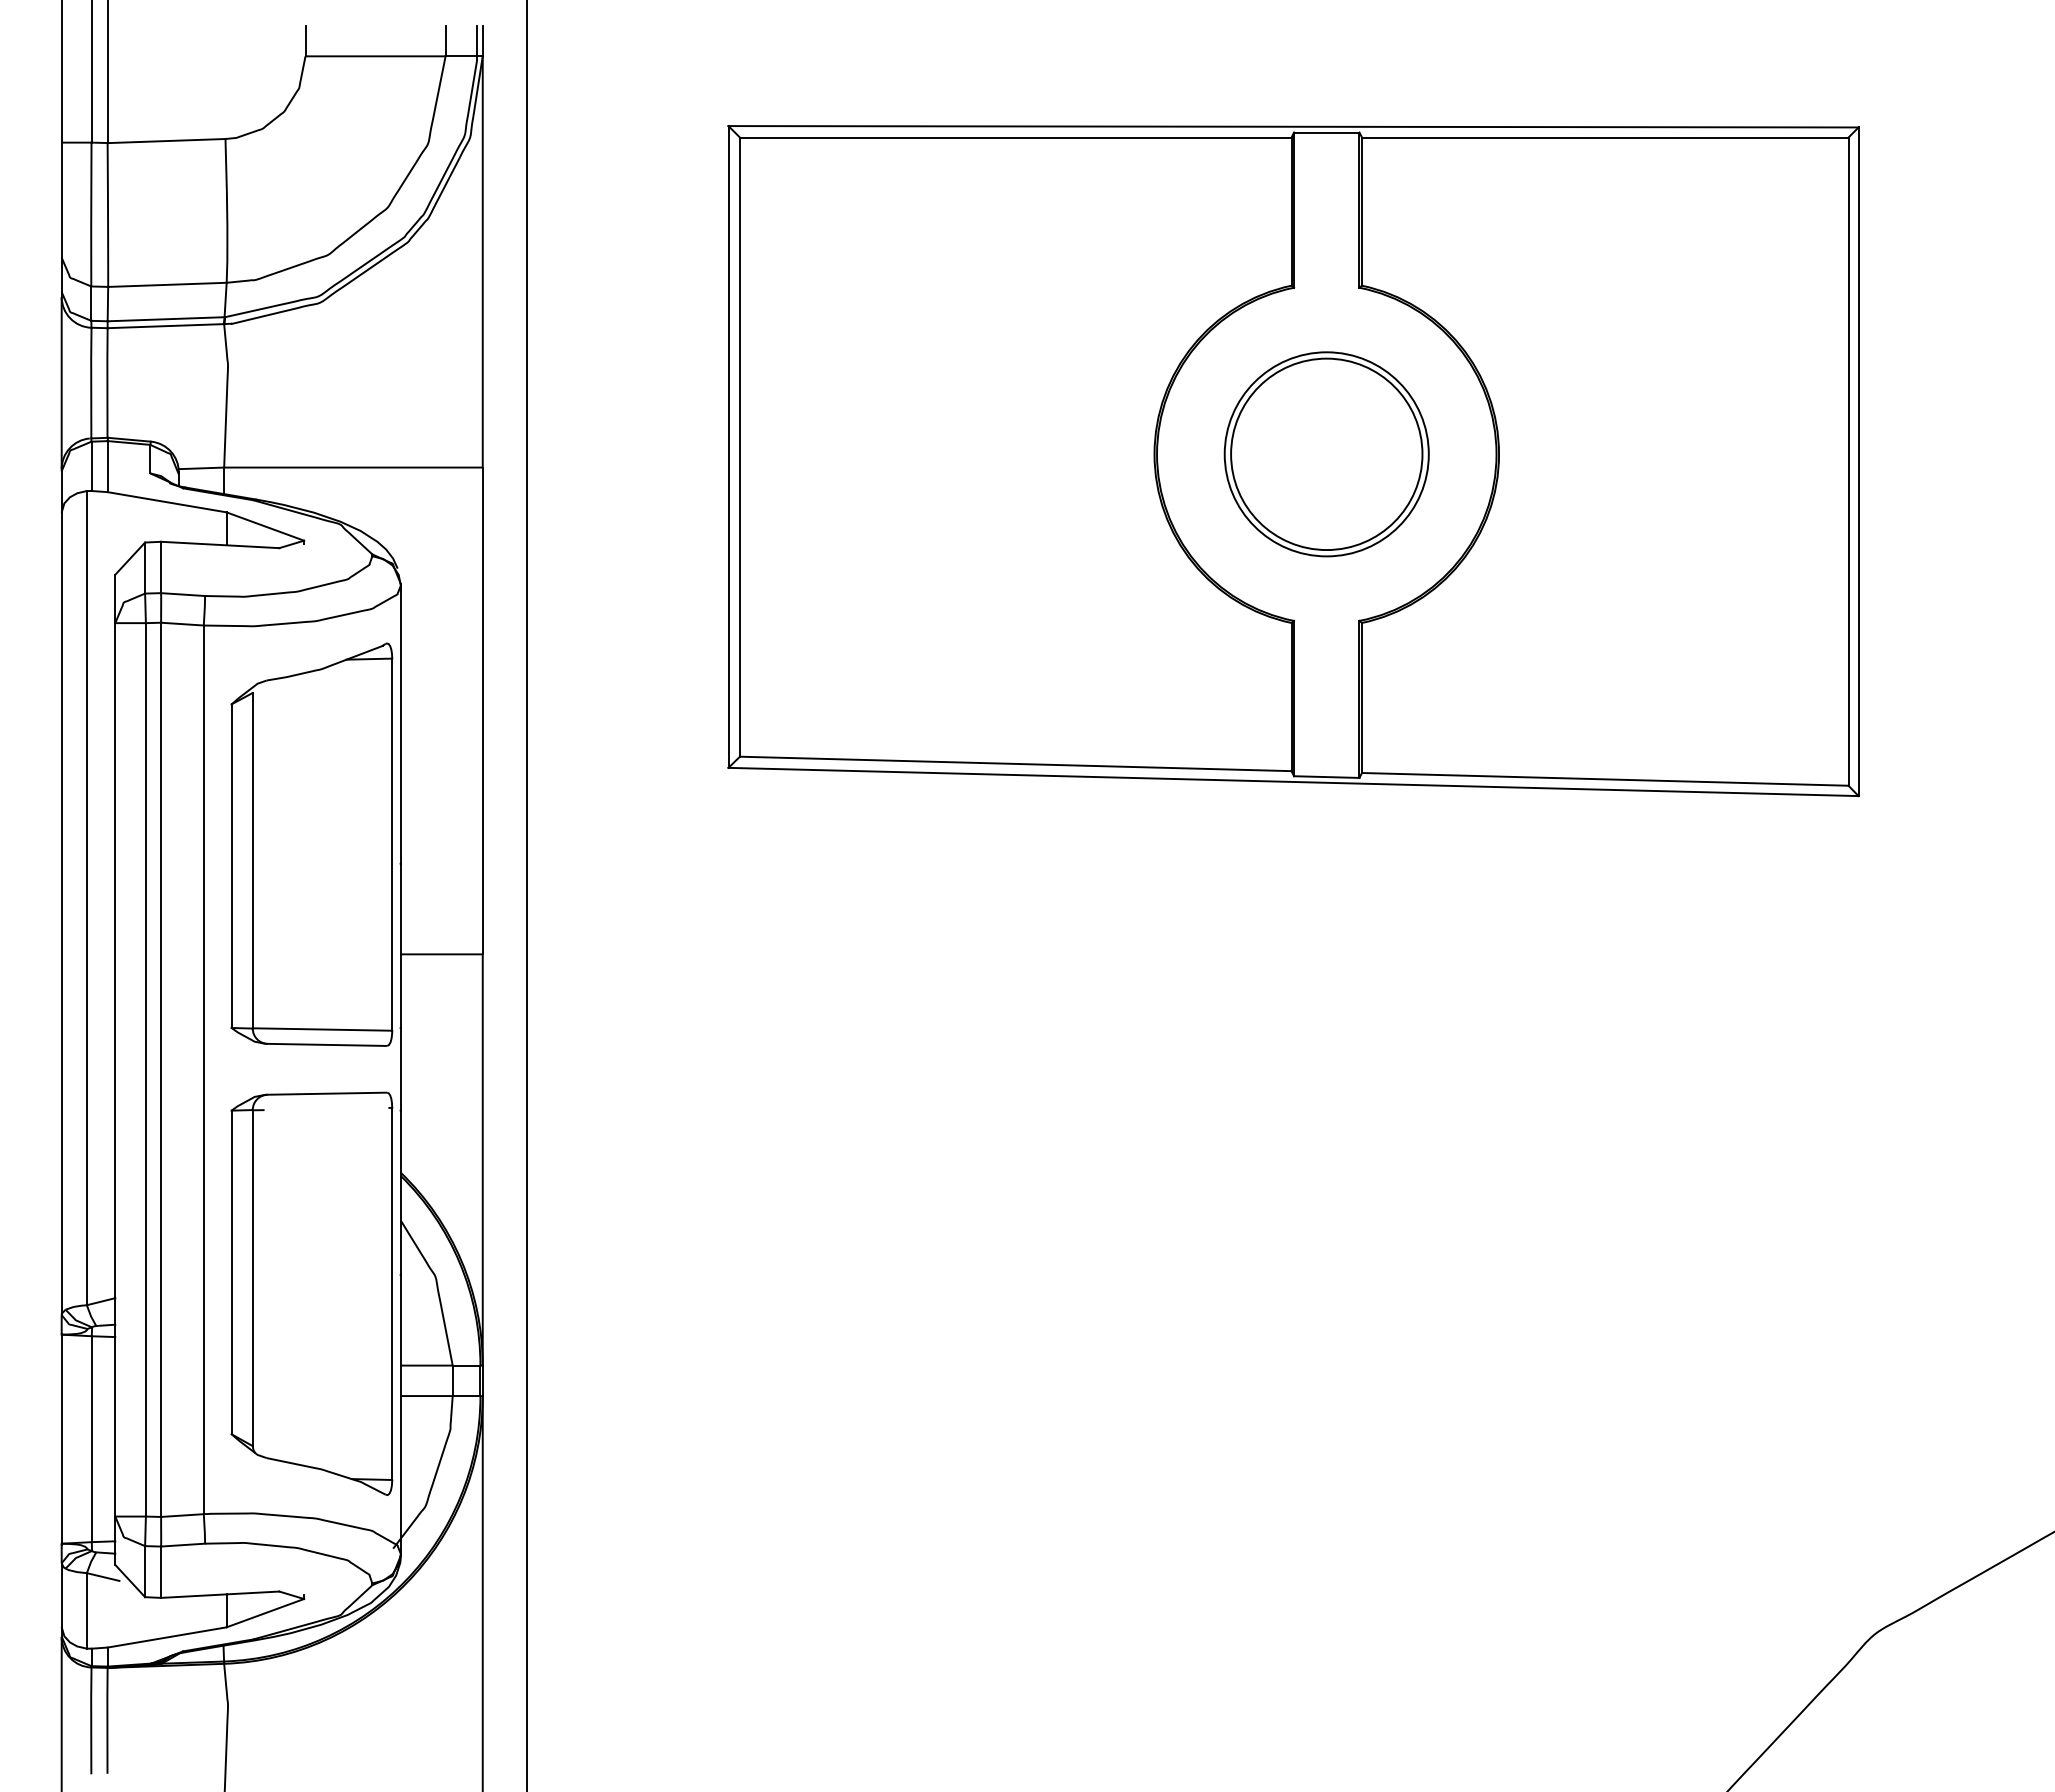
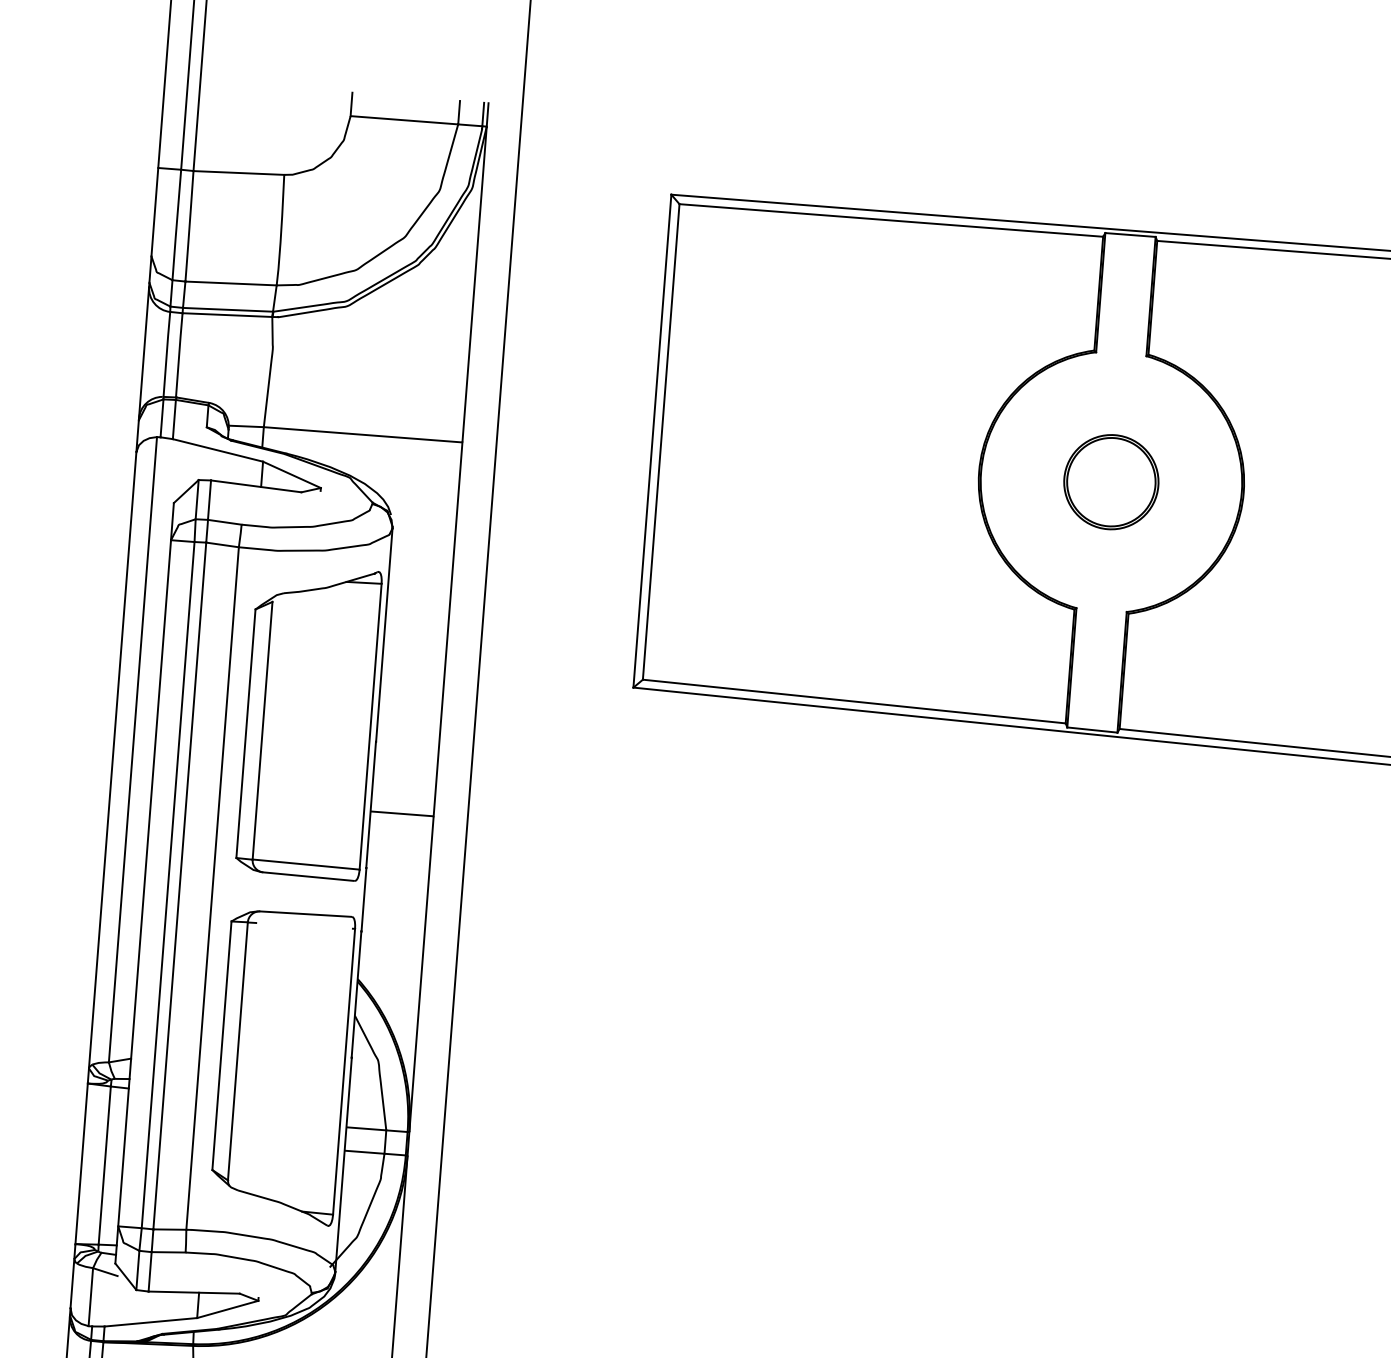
part: (1326, 454) -> (1111, 482), size x0.6

